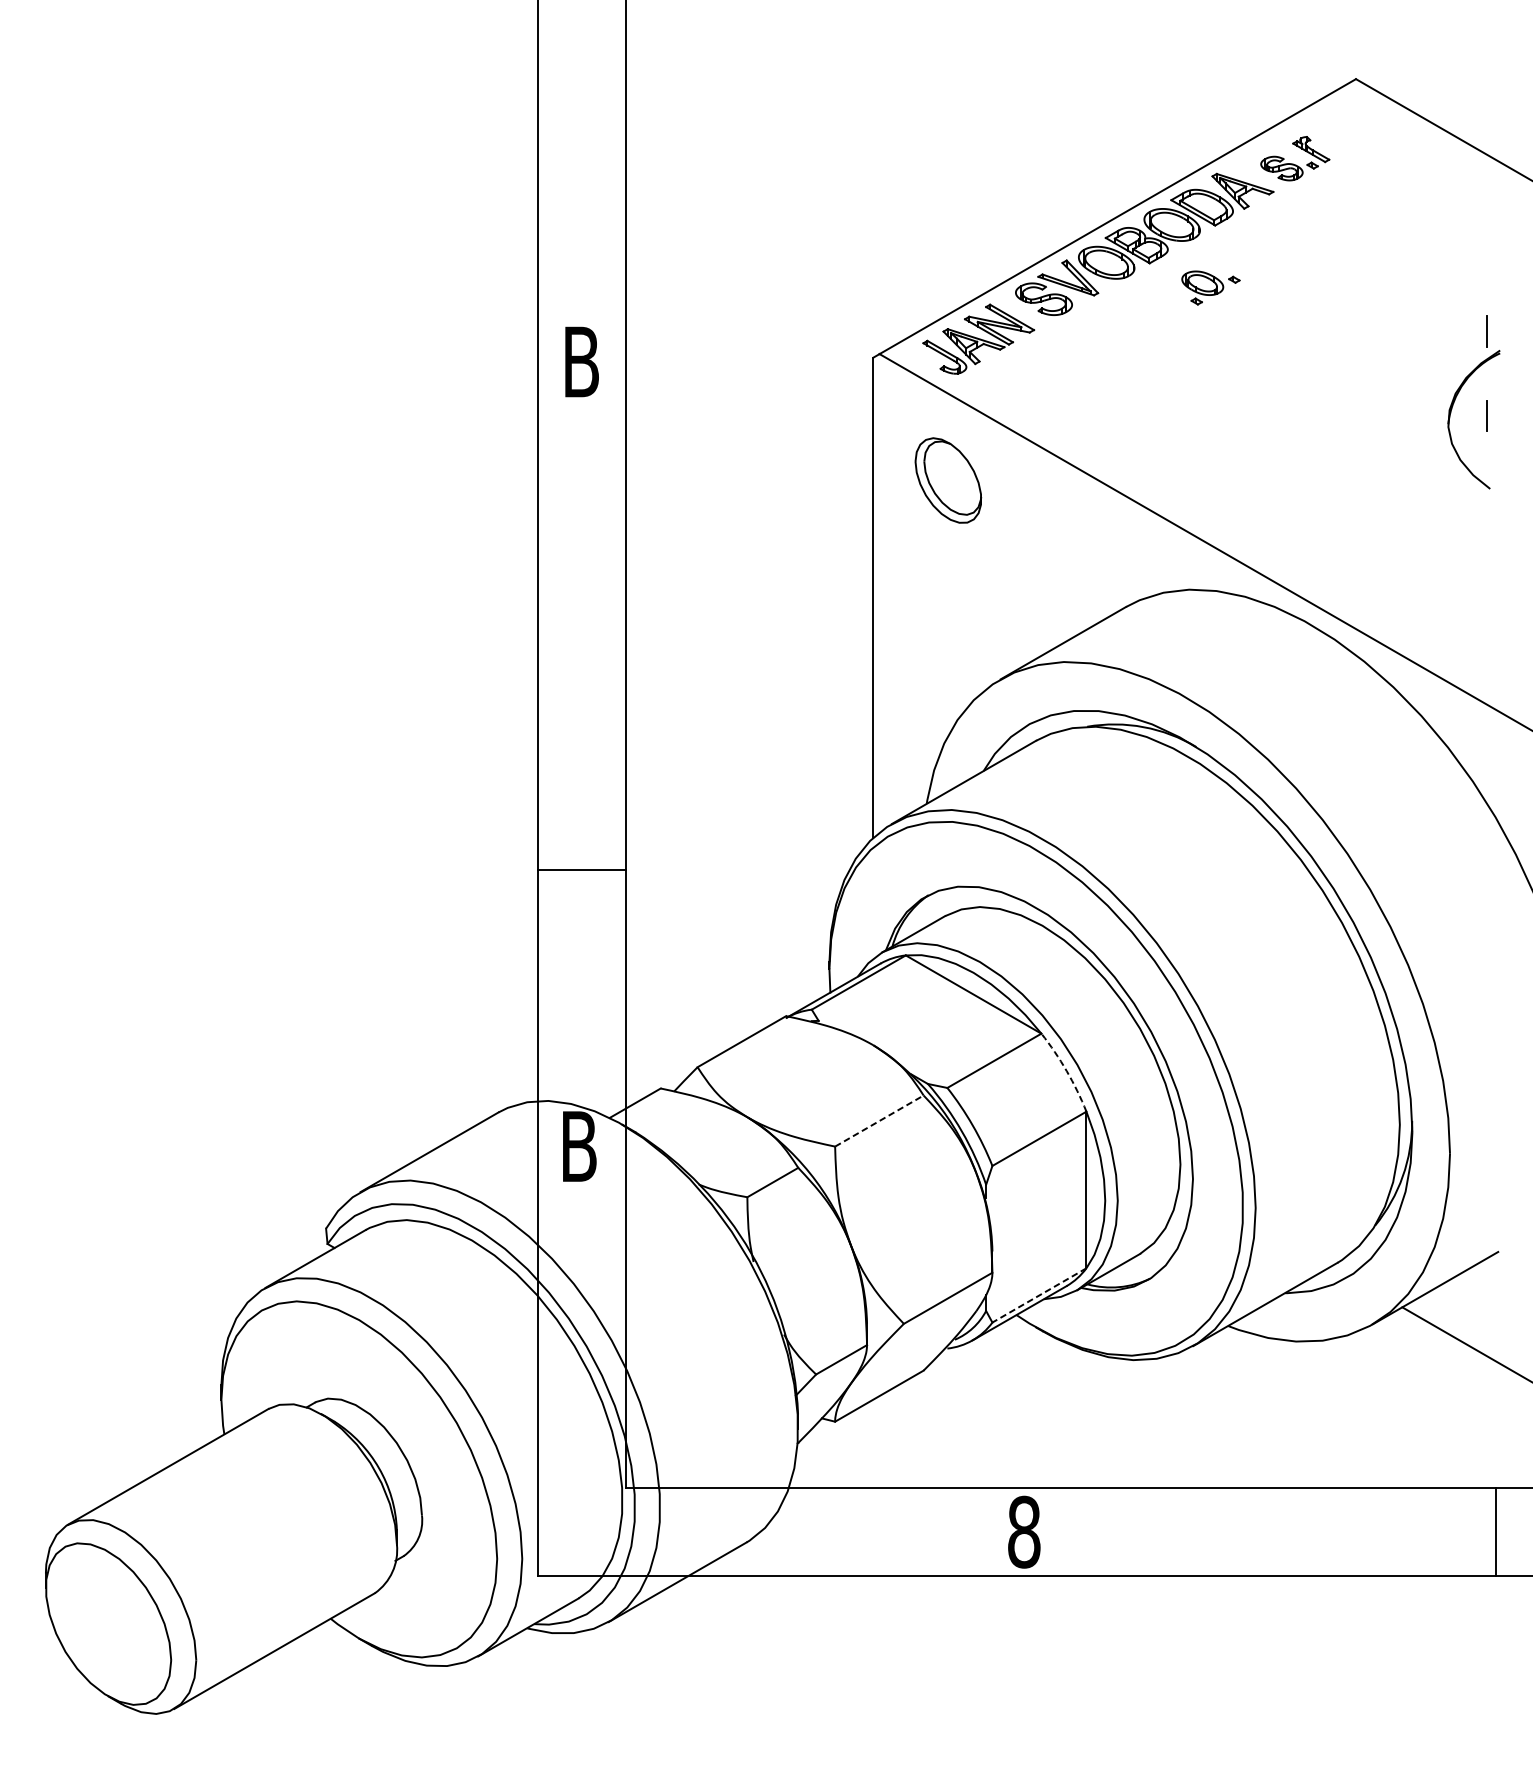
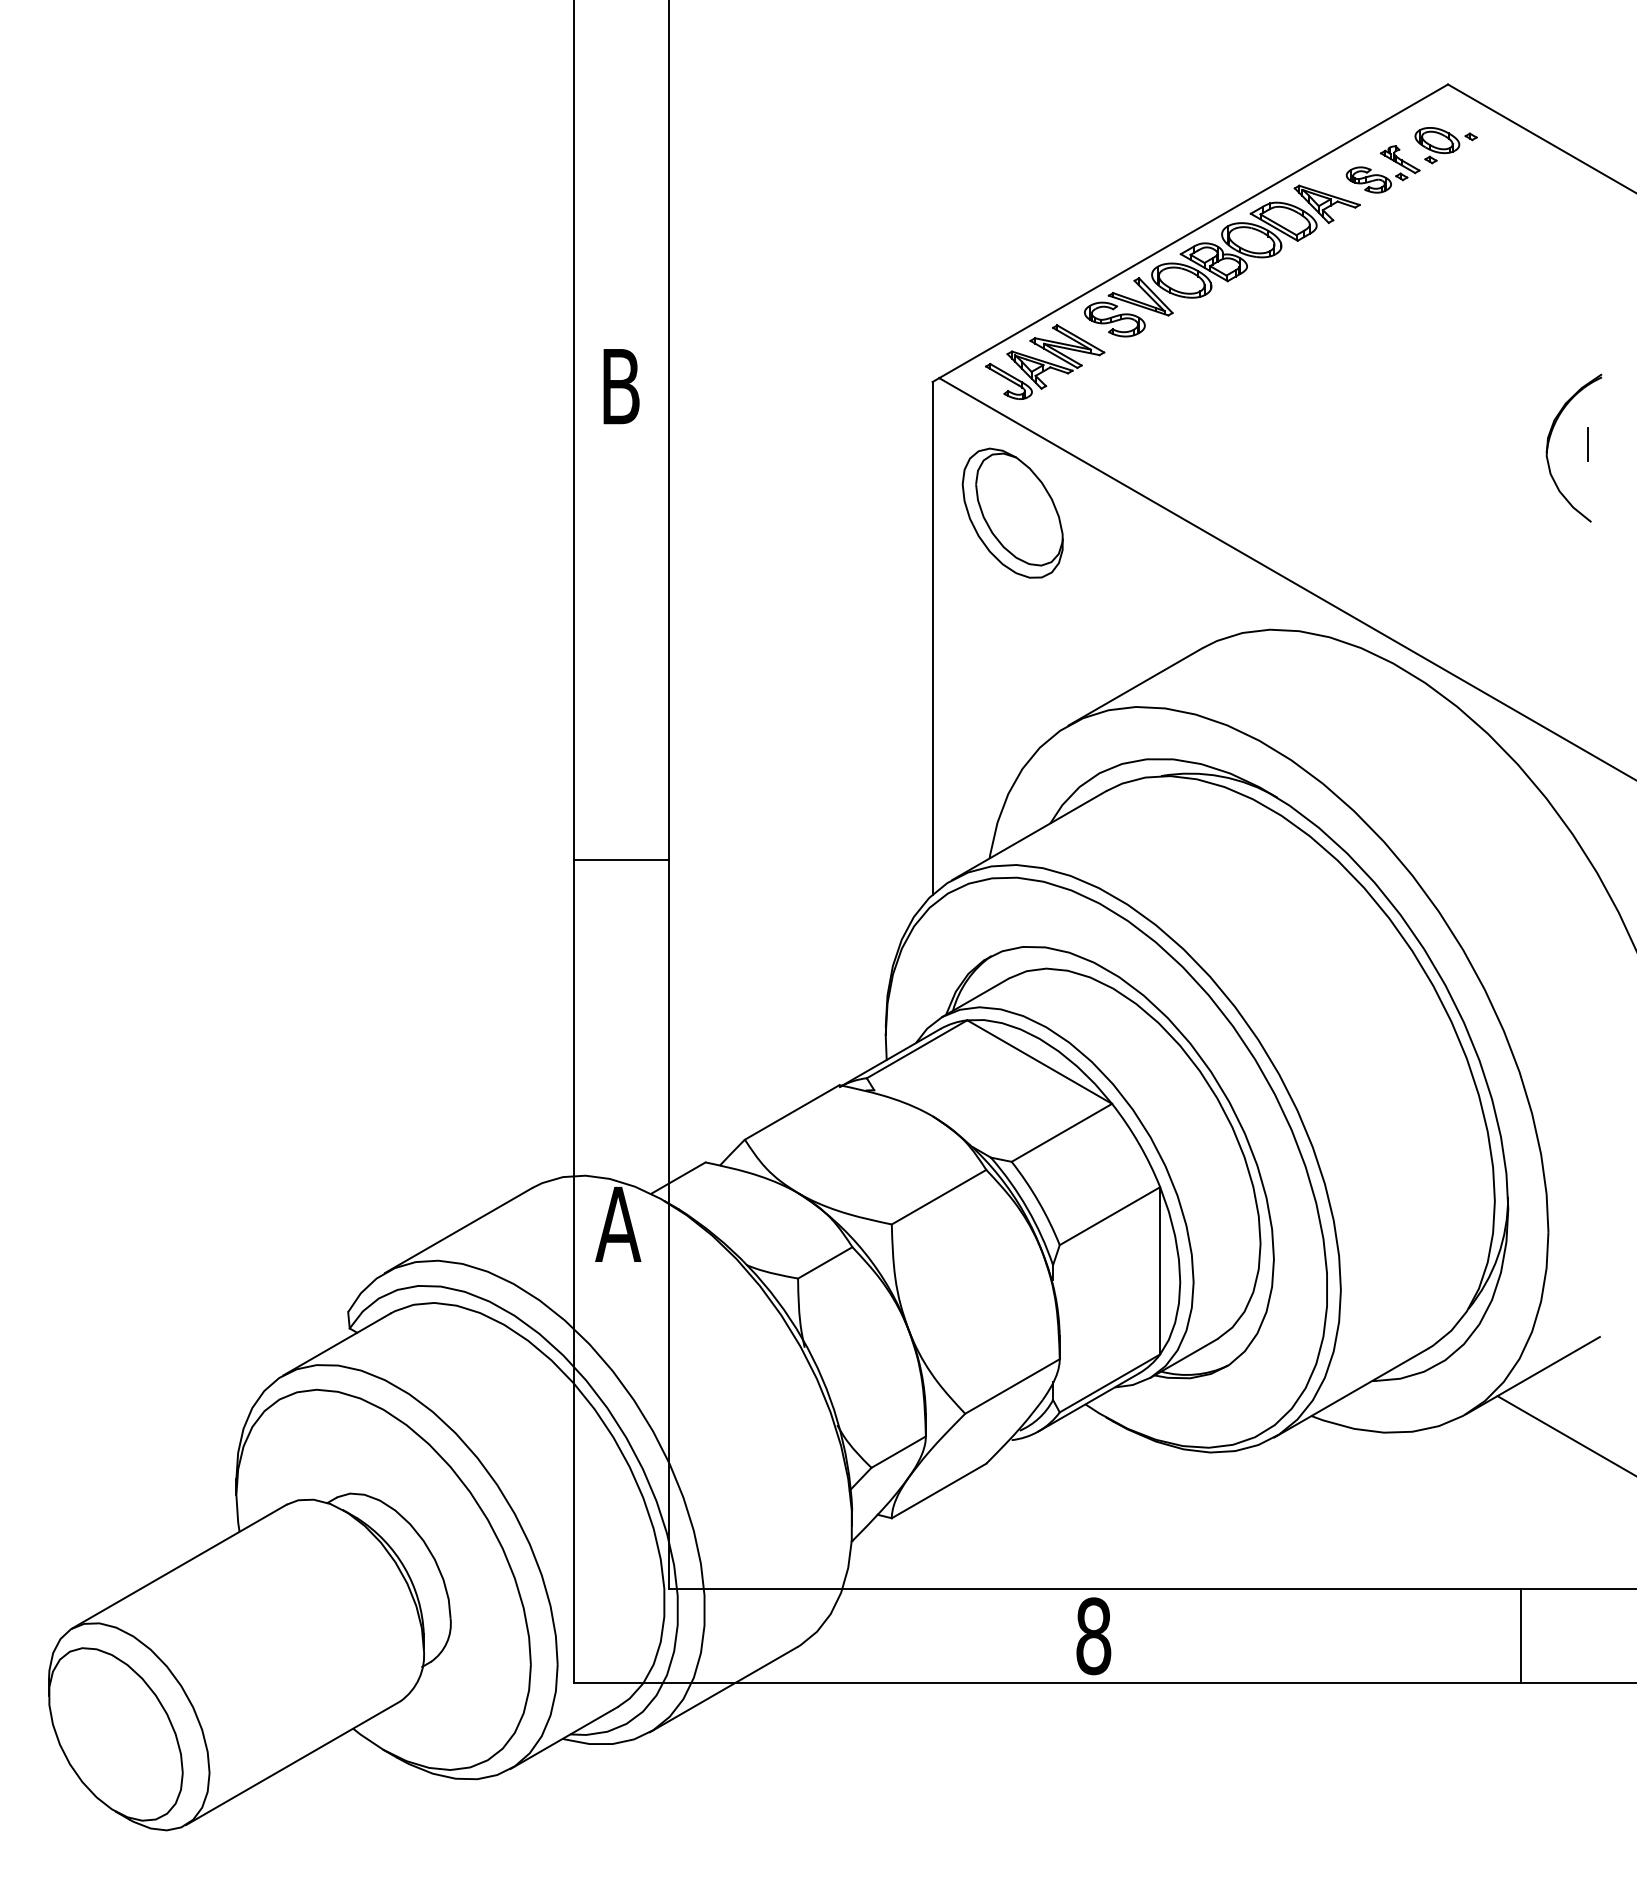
part: (1210, 287) -> (1445, 145), moved
line: (1486, 331) -> (1587, 354), removed
part: (948, 479) -> (1012, 512), size x1.43
line: (581, 869) -> (620, 859), moved
arc: (1067, 1070) -> (1139, 1143), dashed -> solid
line: (879, 1121) -> (939, 1197), dashed -> solid
text: (579, 1145) -> (618, 1223), B -> A
line: (1038, 1295) -> (1109, 1383), dashed -> solid
line: (1495, 1531) -> (1520, 1635), moved

